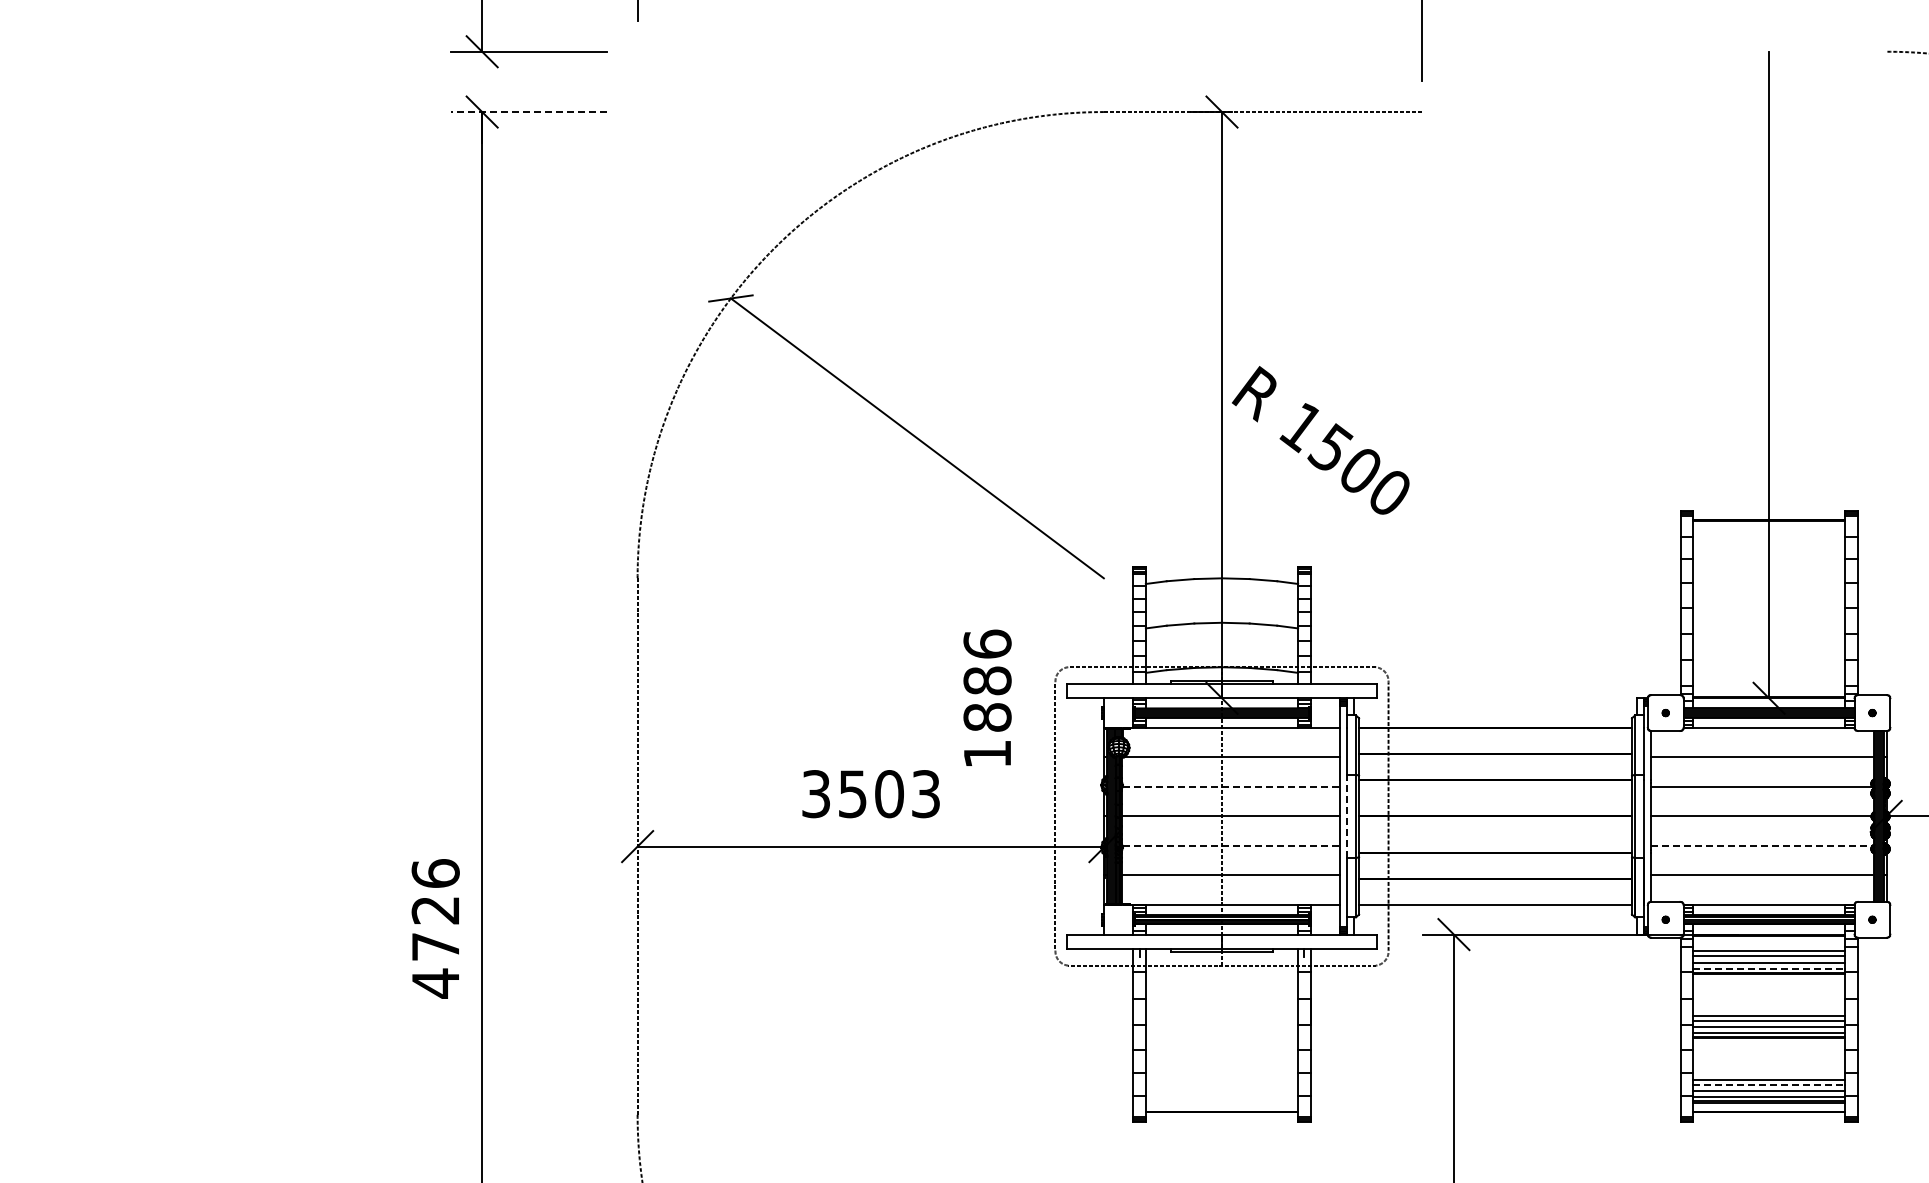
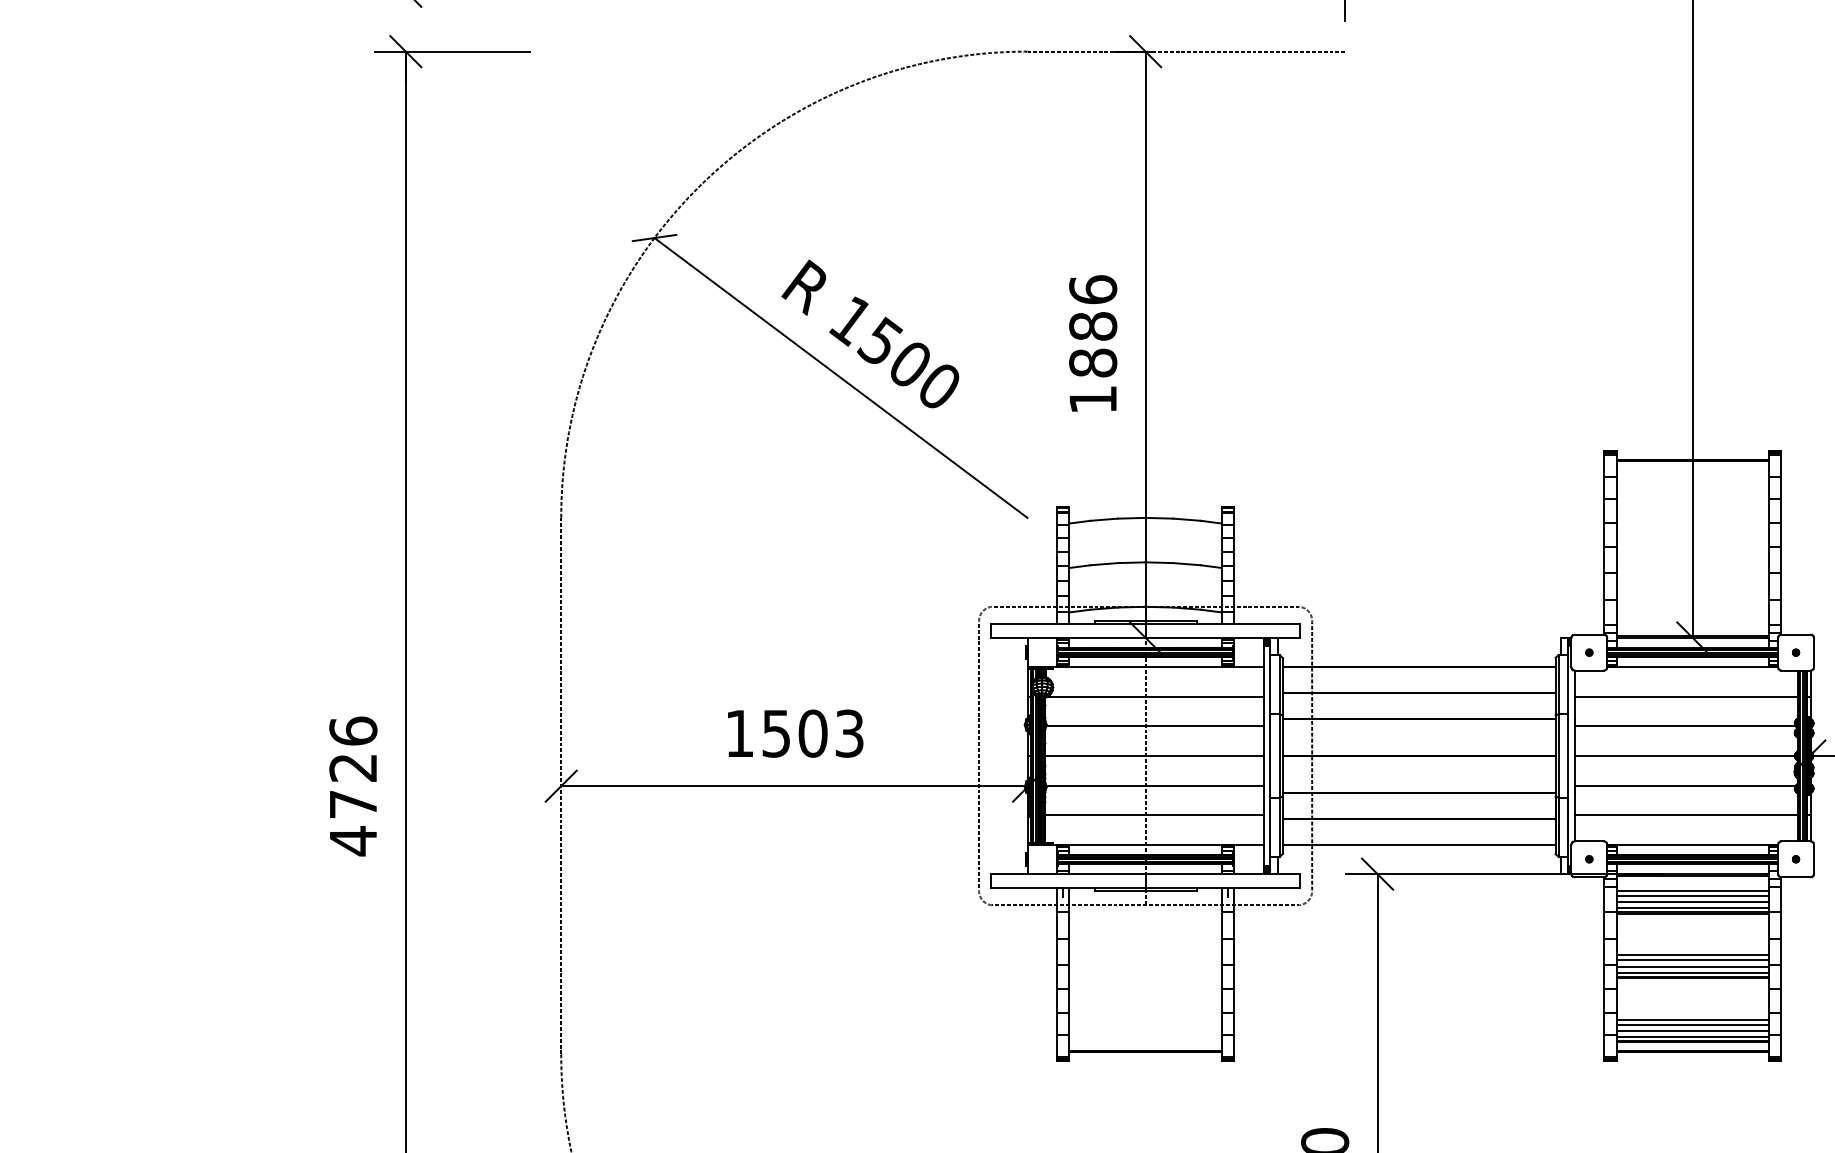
line: (528, 112) -> (452, 52), dashed -> solid
text: (1320, 440) -> (870, 334), moved
text: (987, 697) -> (1093, 343), moved
line: (1231, 786) -> (1155, 726), dashed -> solid
text: (815, 794) -> (739, 734), 3503 -> 1503
line: (1346, 818) -> (1270, 758), dashed -> solid
line: (1231, 845) -> (1155, 785), dashed -> solid
line: (1762, 845) -> (1686, 785), dashed -> solid
text: (435, 928) -> (353, 786), moved
line: (1769, 968) -> (1693, 908), dashed -> solid
line: (1769, 1084) -> (1693, 1024), dashed -> solid

